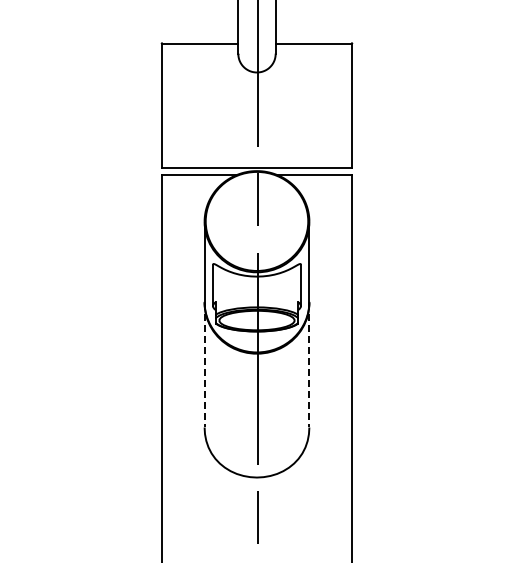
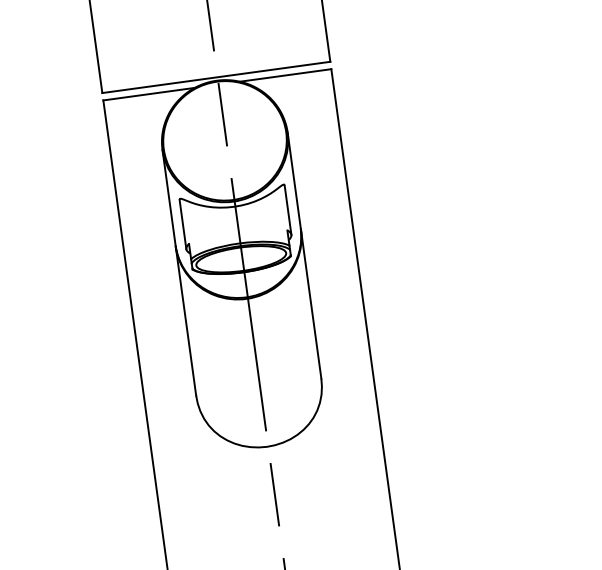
line: (204, 365) -> (185, 321), dashed -> solid
line: (309, 365) -> (311, 304), dashed -> solid

